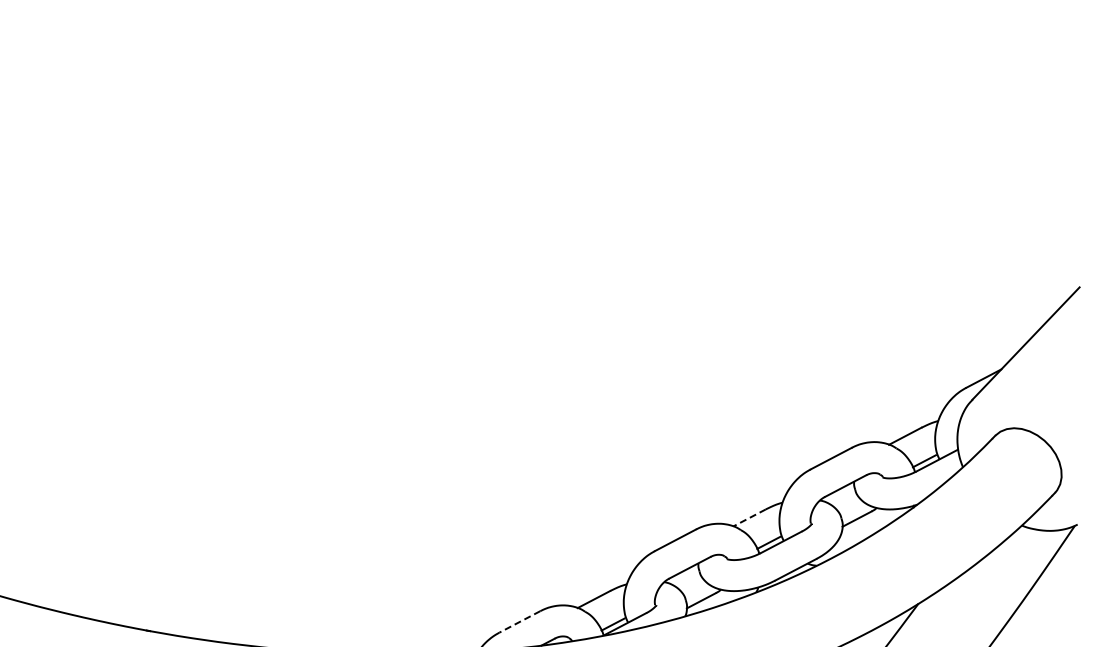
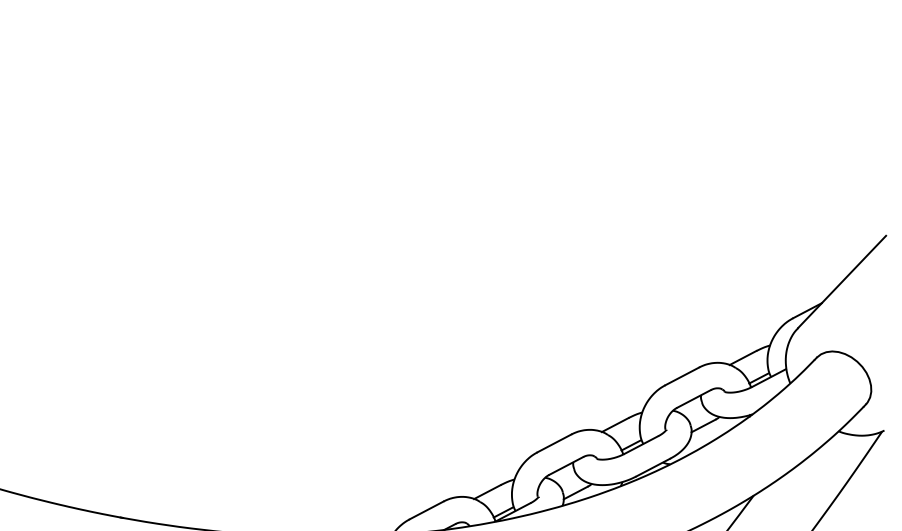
line: (749, 518) -> (615, 425), dashed -> solid
line: (519, 622) -> (426, 510), dashed -> solid

